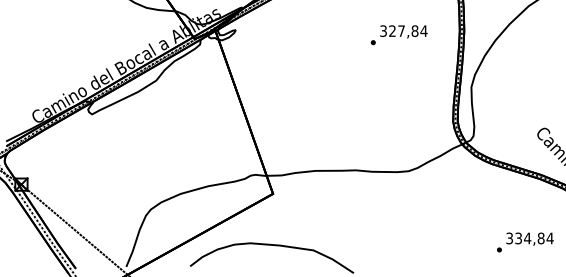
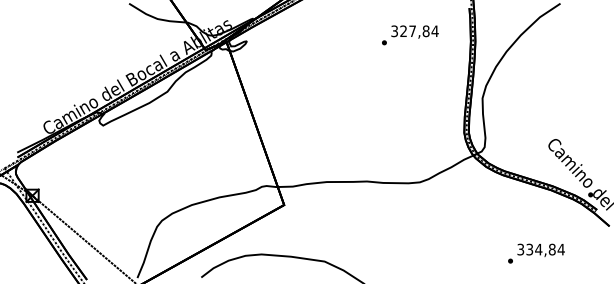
text: (399, 35) -> (410, 35), moved

